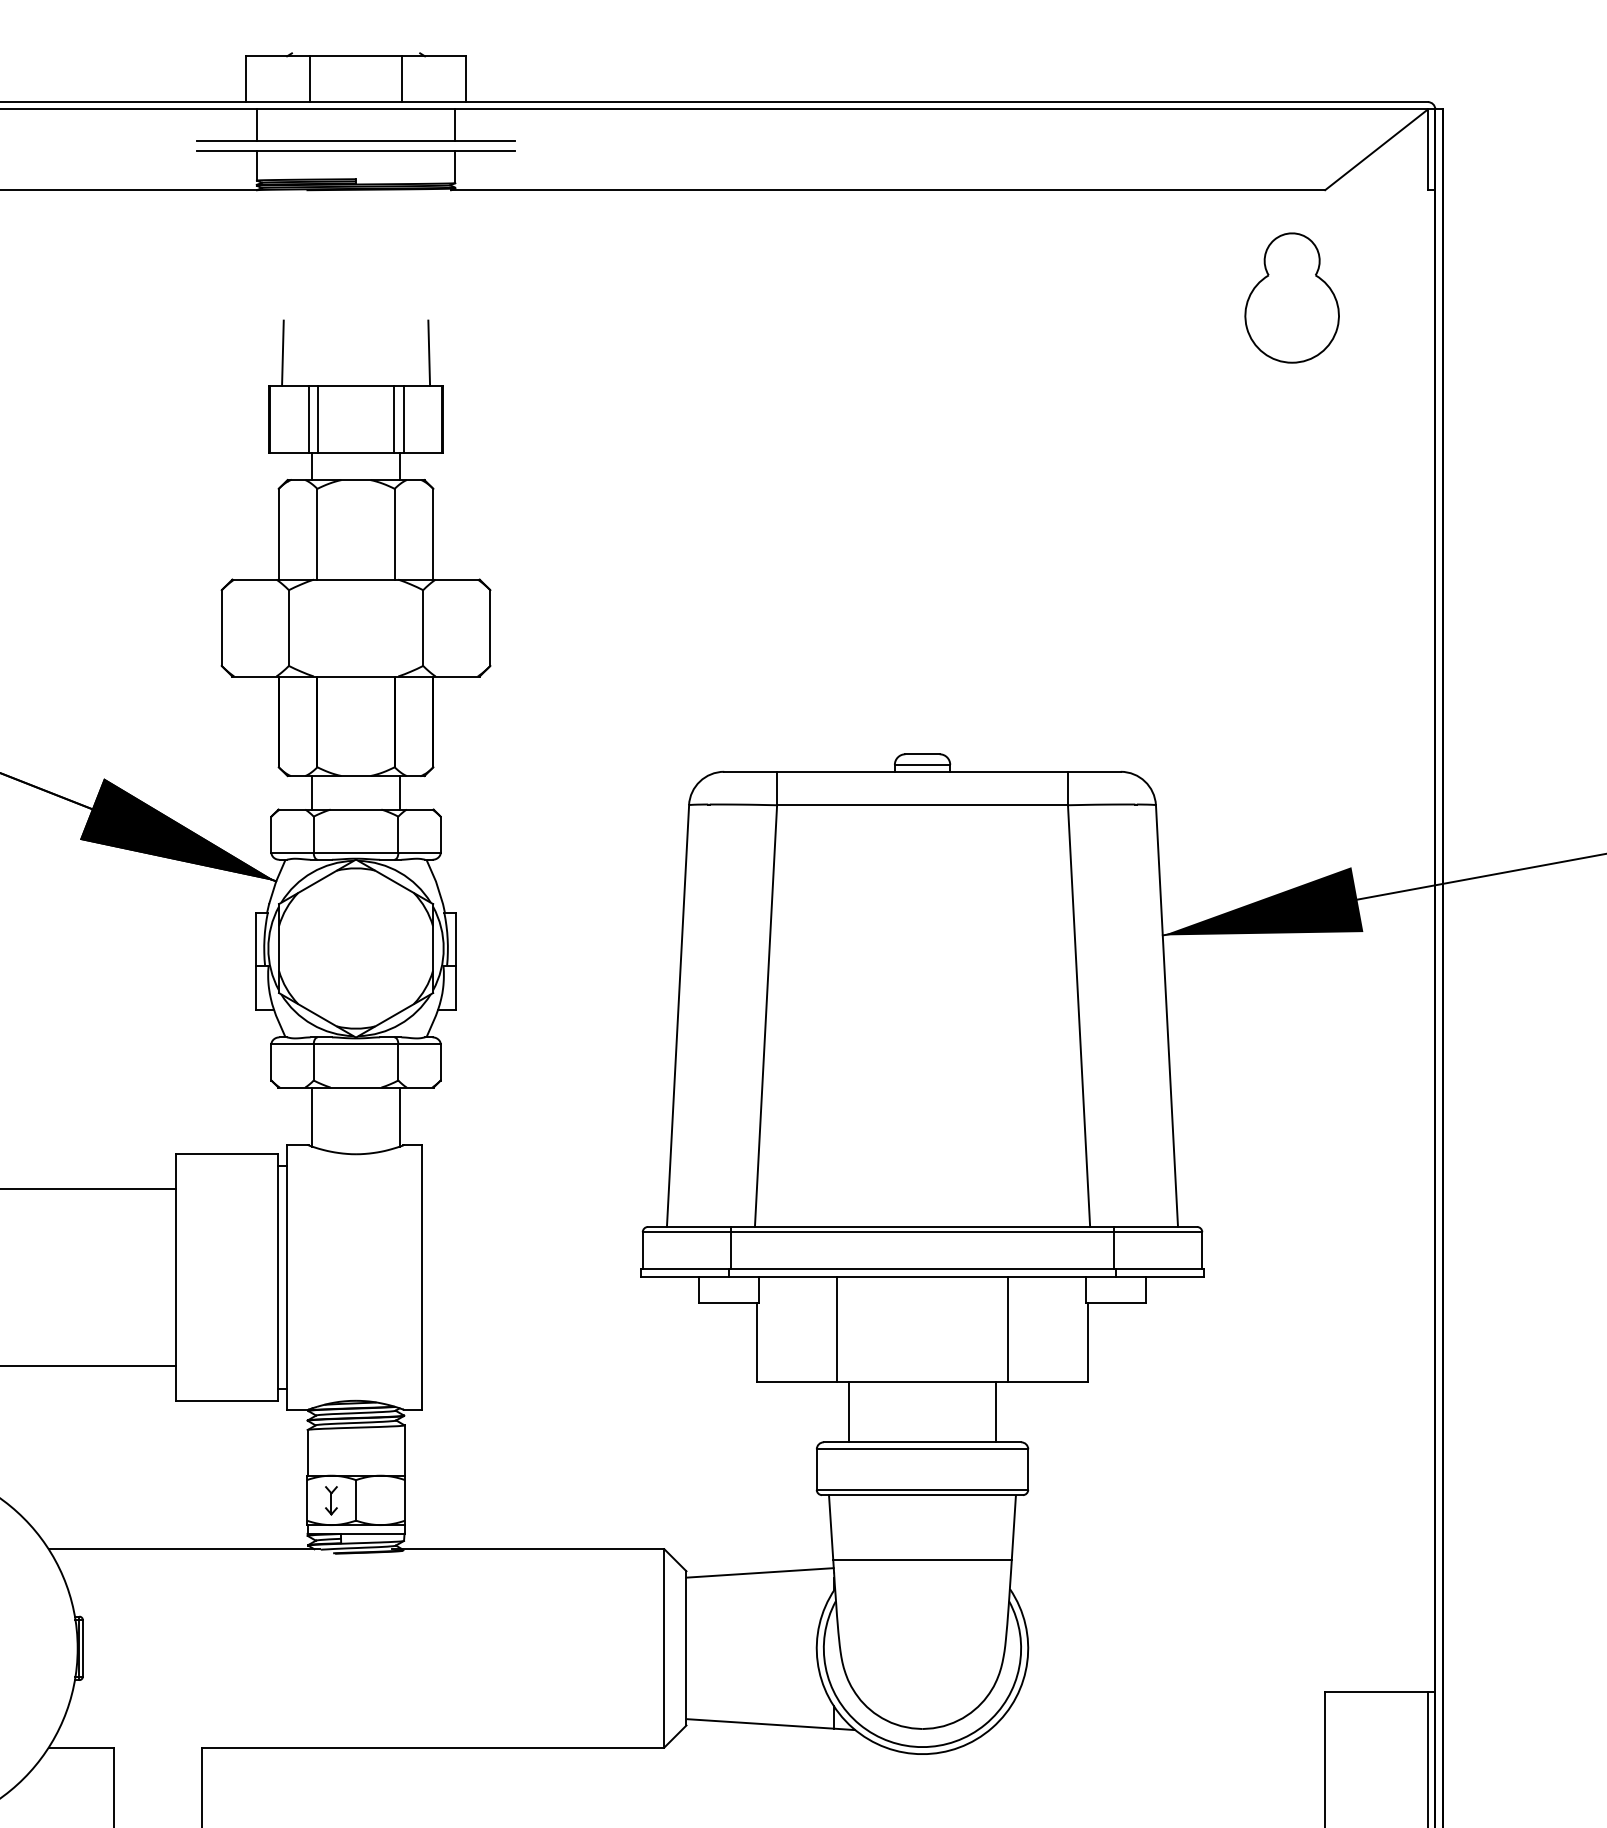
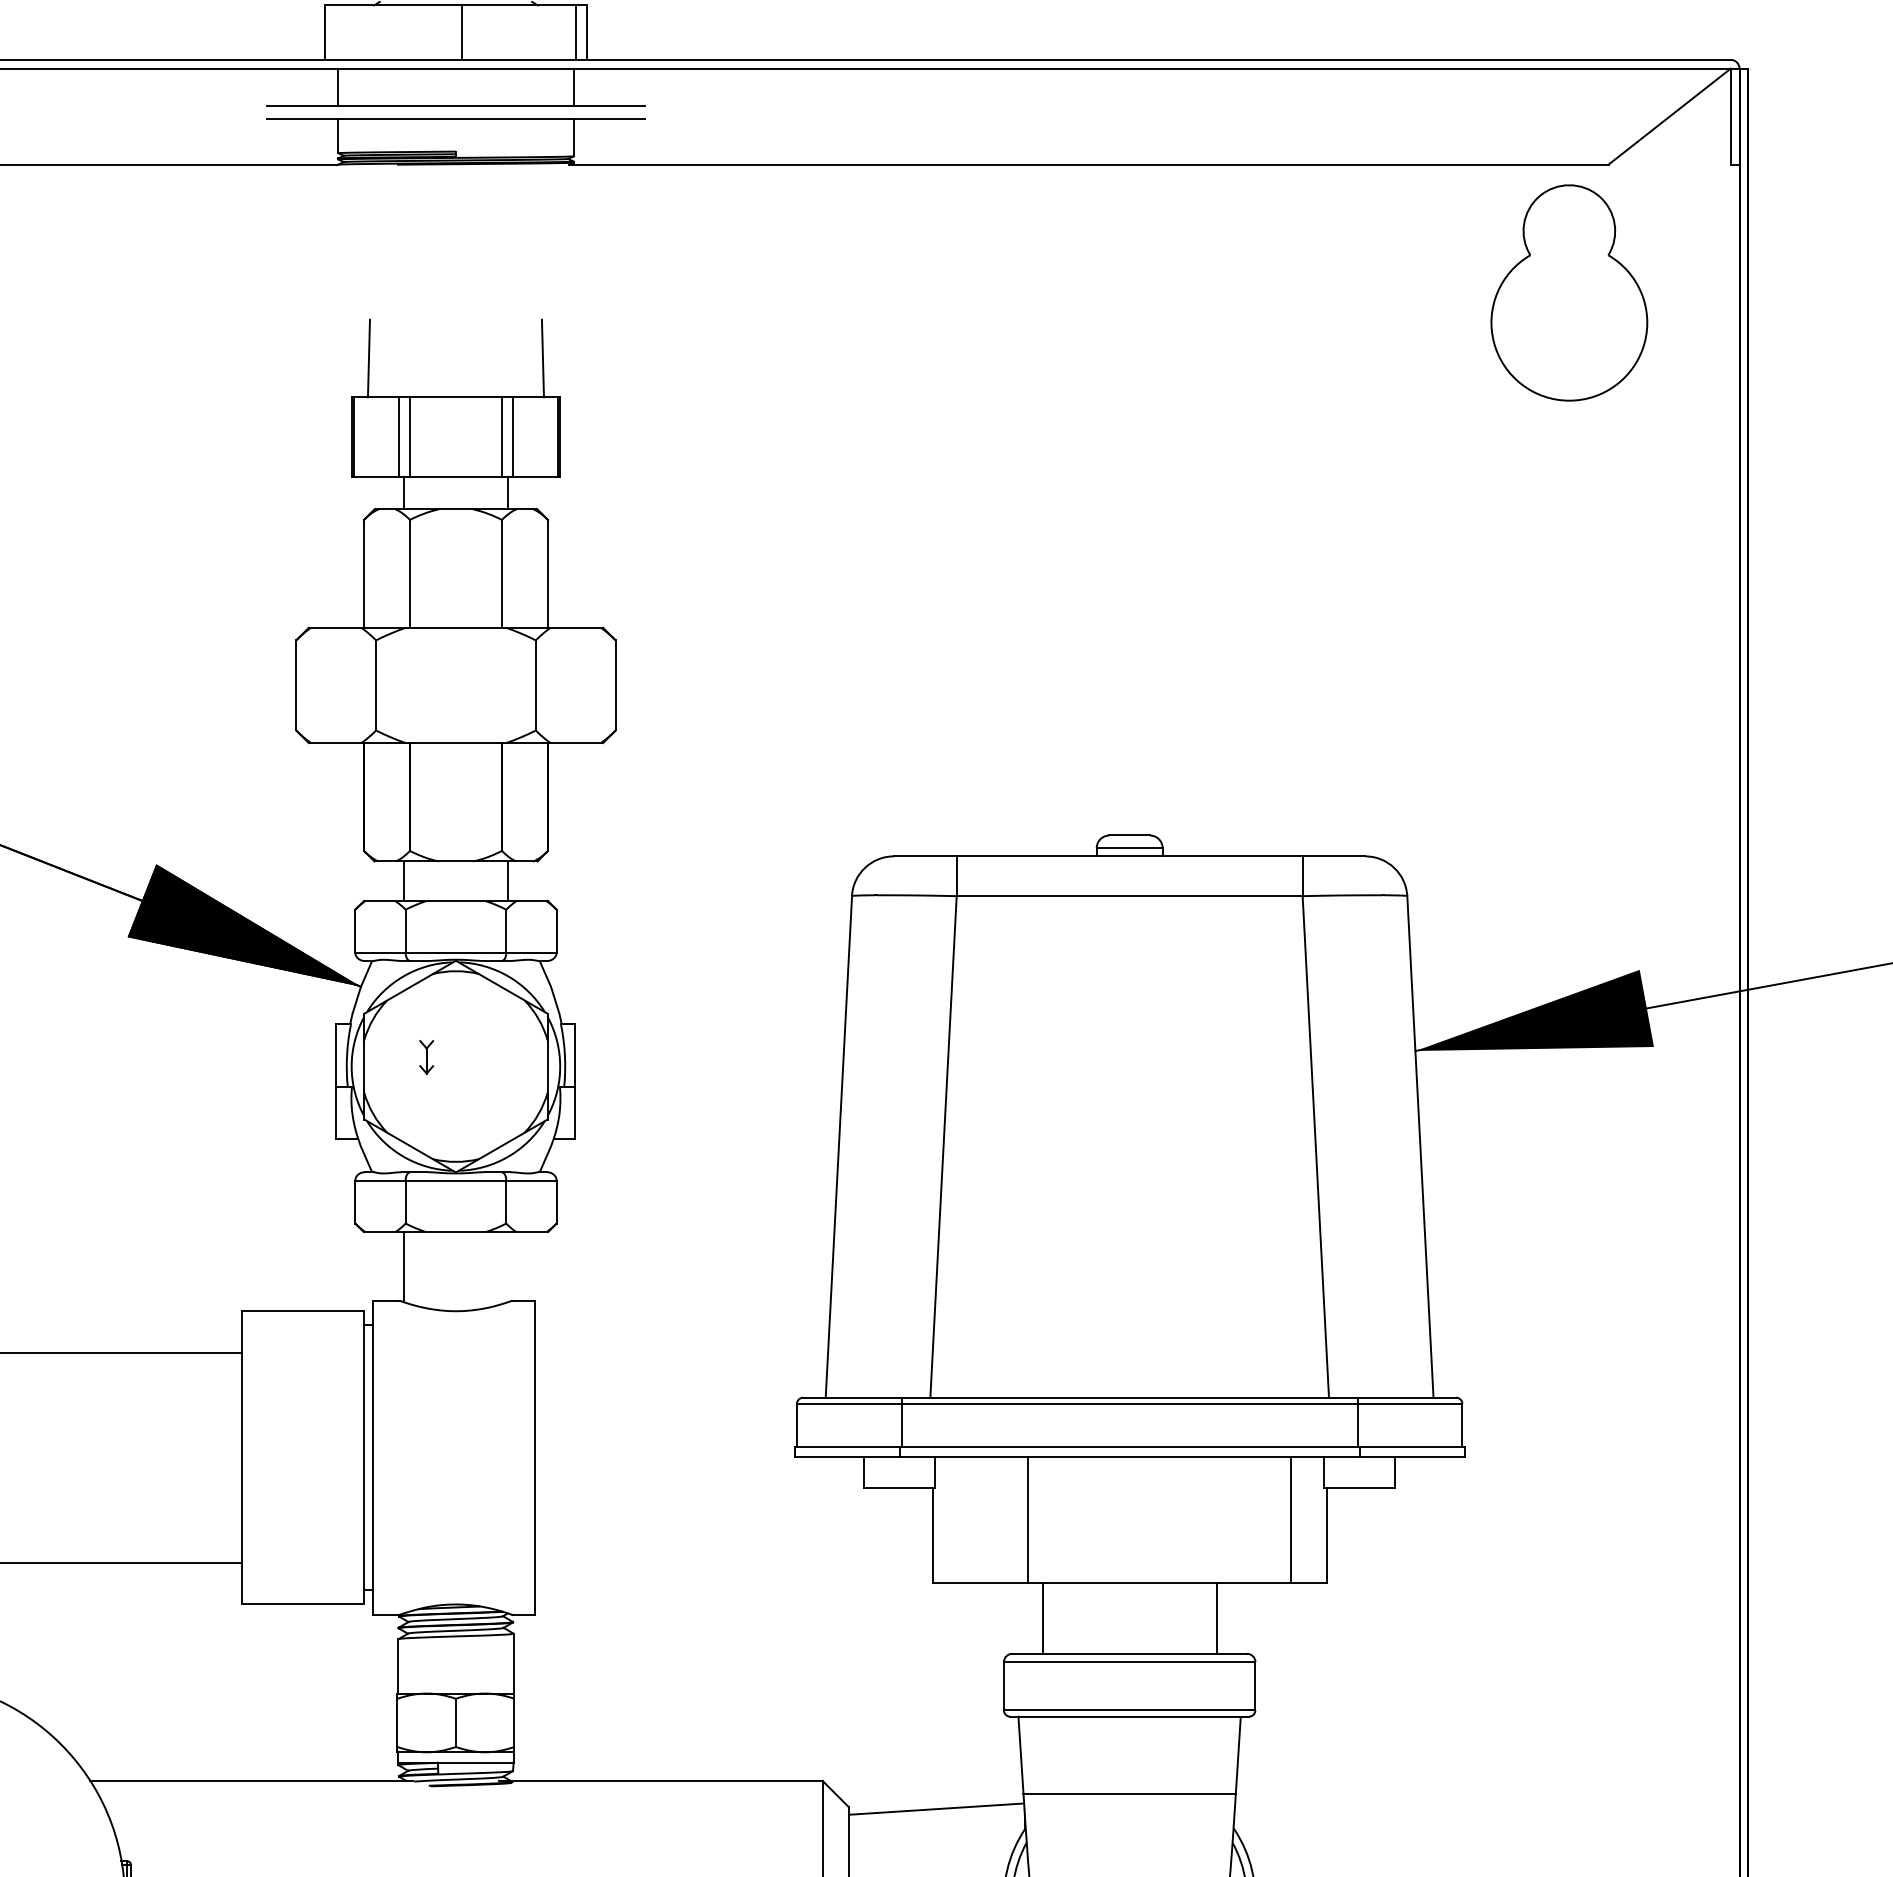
line: (310, 79) -> (462, 33), moved
line: (401, 79) -> (575, 33), moved
part: (1291, 297) -> (1568, 292), size x1.4
line: (400, 1116) -> (508, 1266), removed
line: (1008, 1329) -> (1291, 1519), moved
part: (331, 1500) -> (426, 1057), moved

